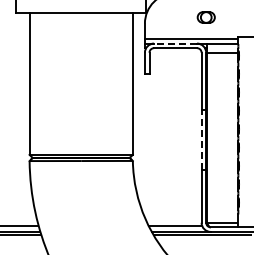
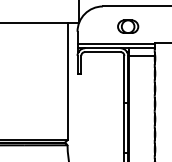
part: (206, 17) -> (128, 26), size x1.43
line: (175, 43) -> (102, 48), dashed -> solid
line: (201, 139) -> (124, 127), dashed -> solid

